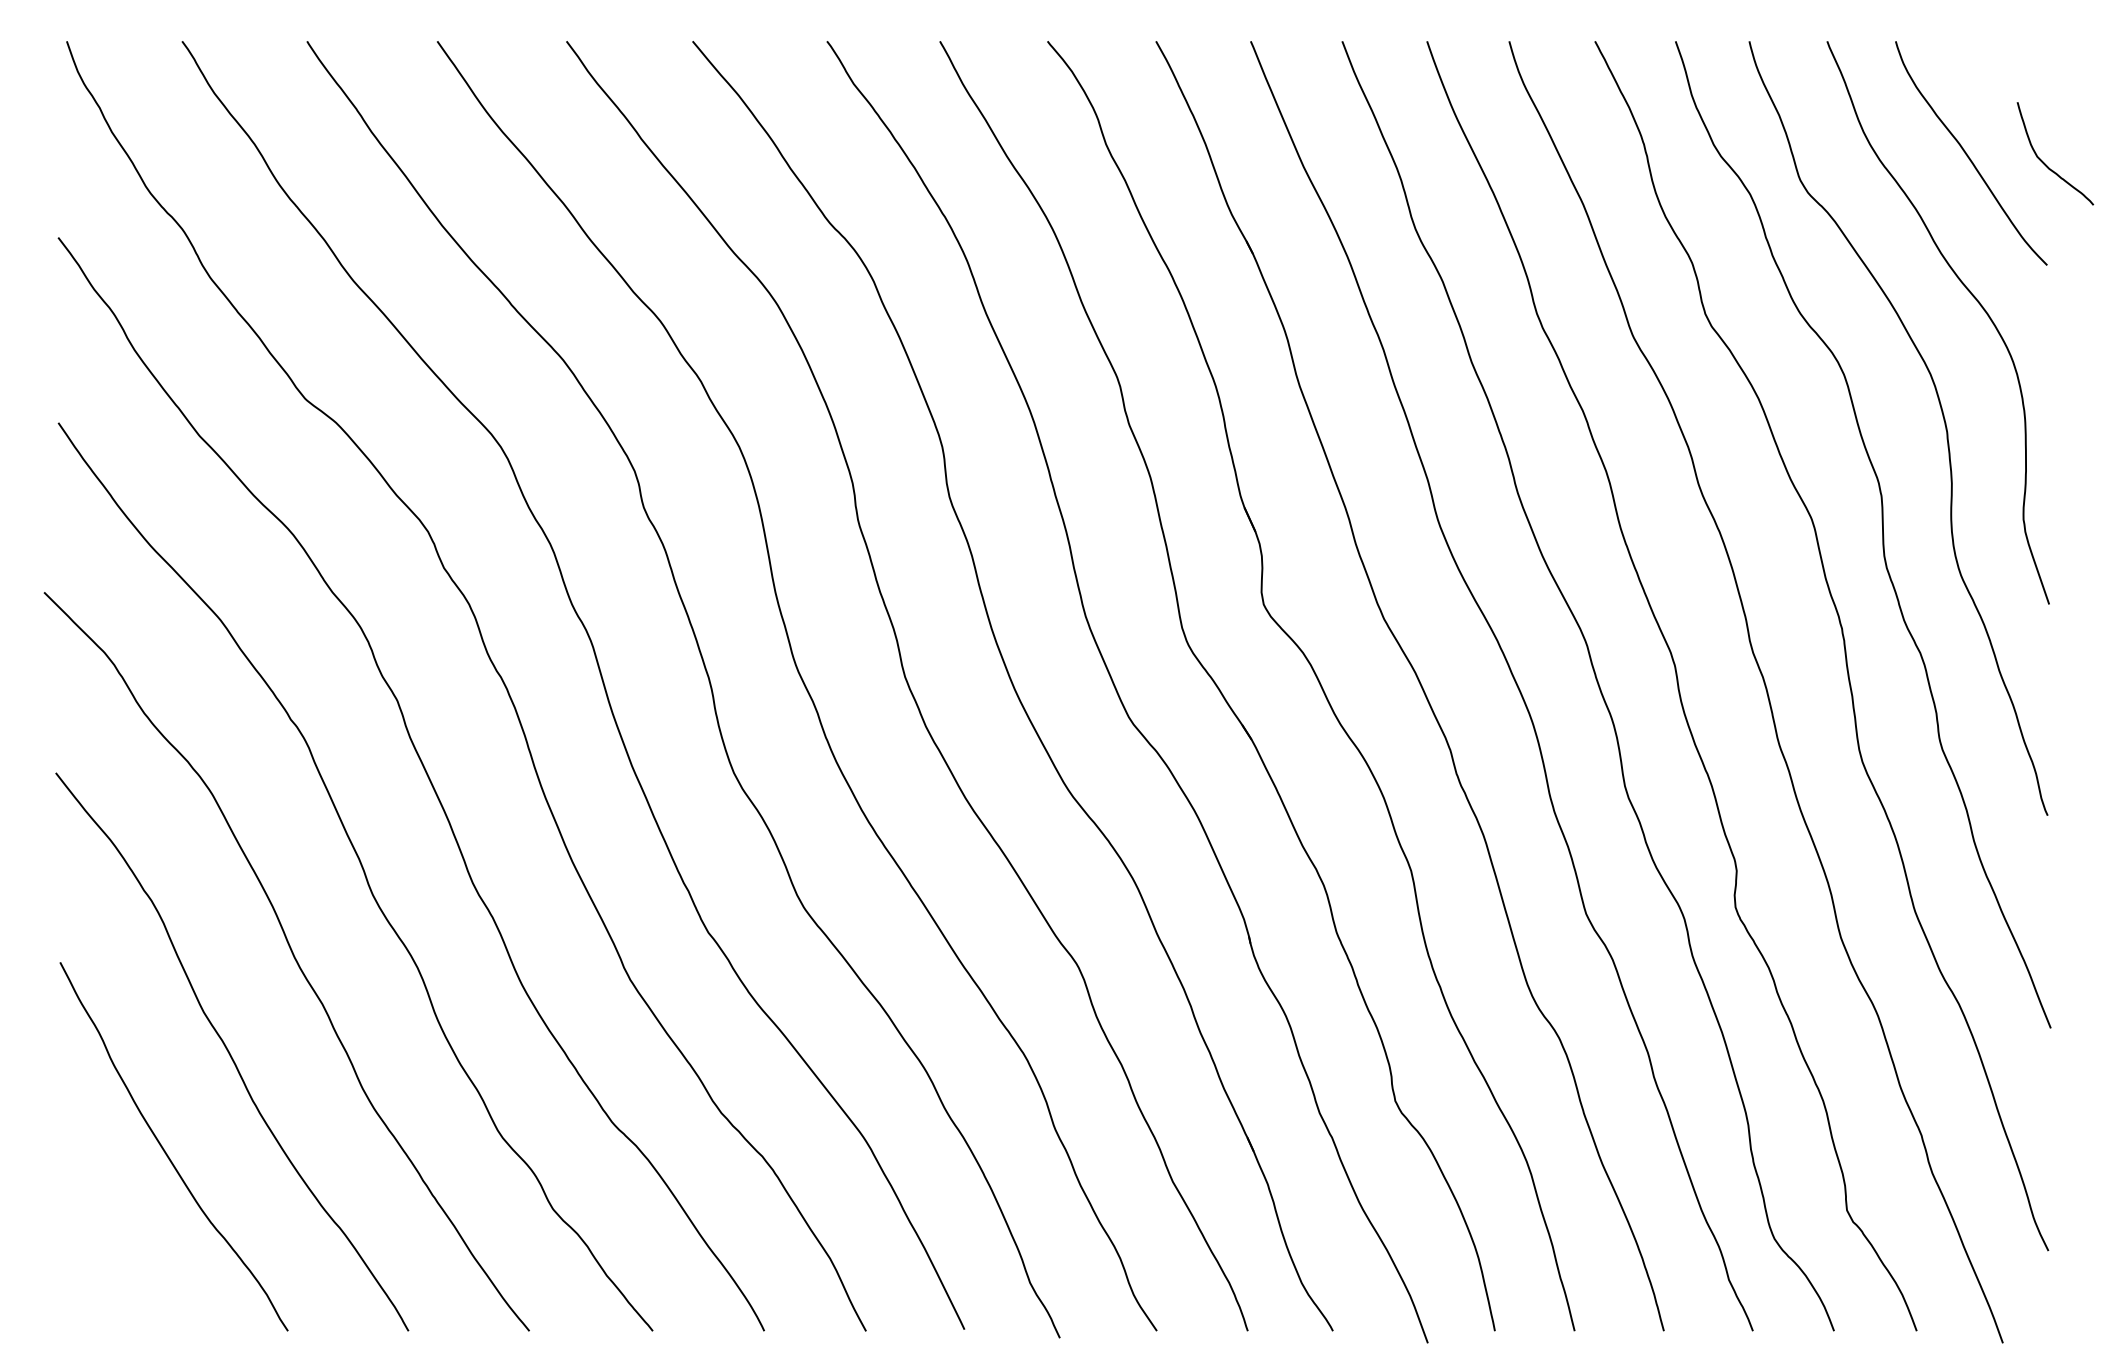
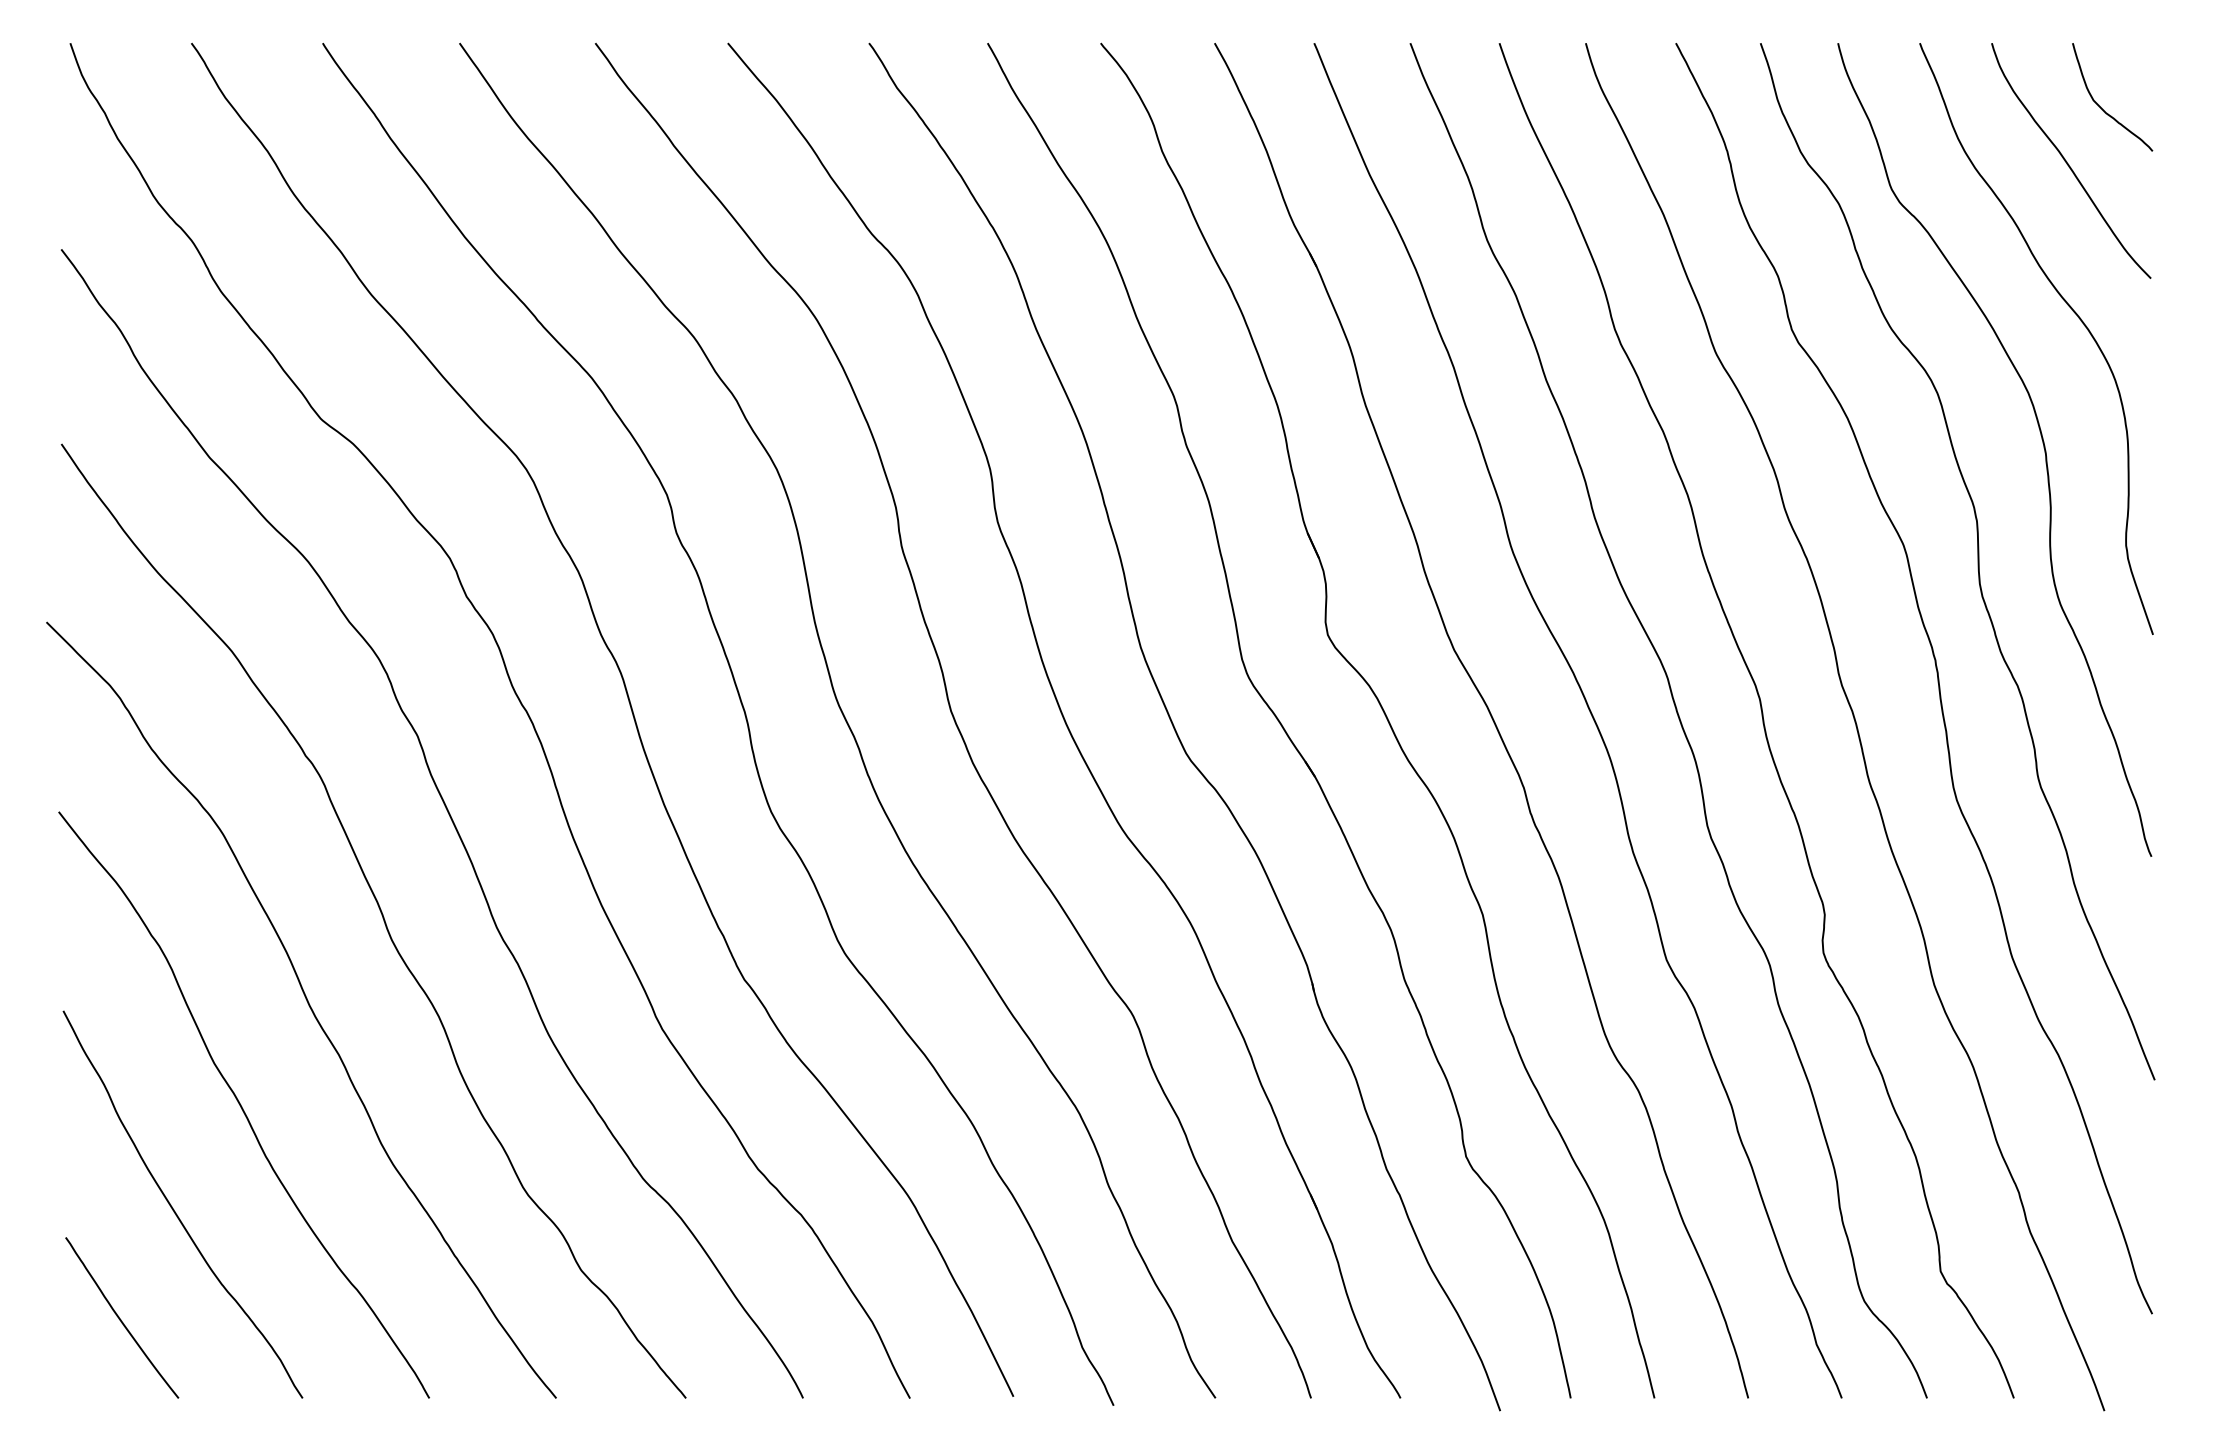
curve: (2044, 163) -> (2101, 107), moved
curve: (114, 1255) -> (120, 1318), added

